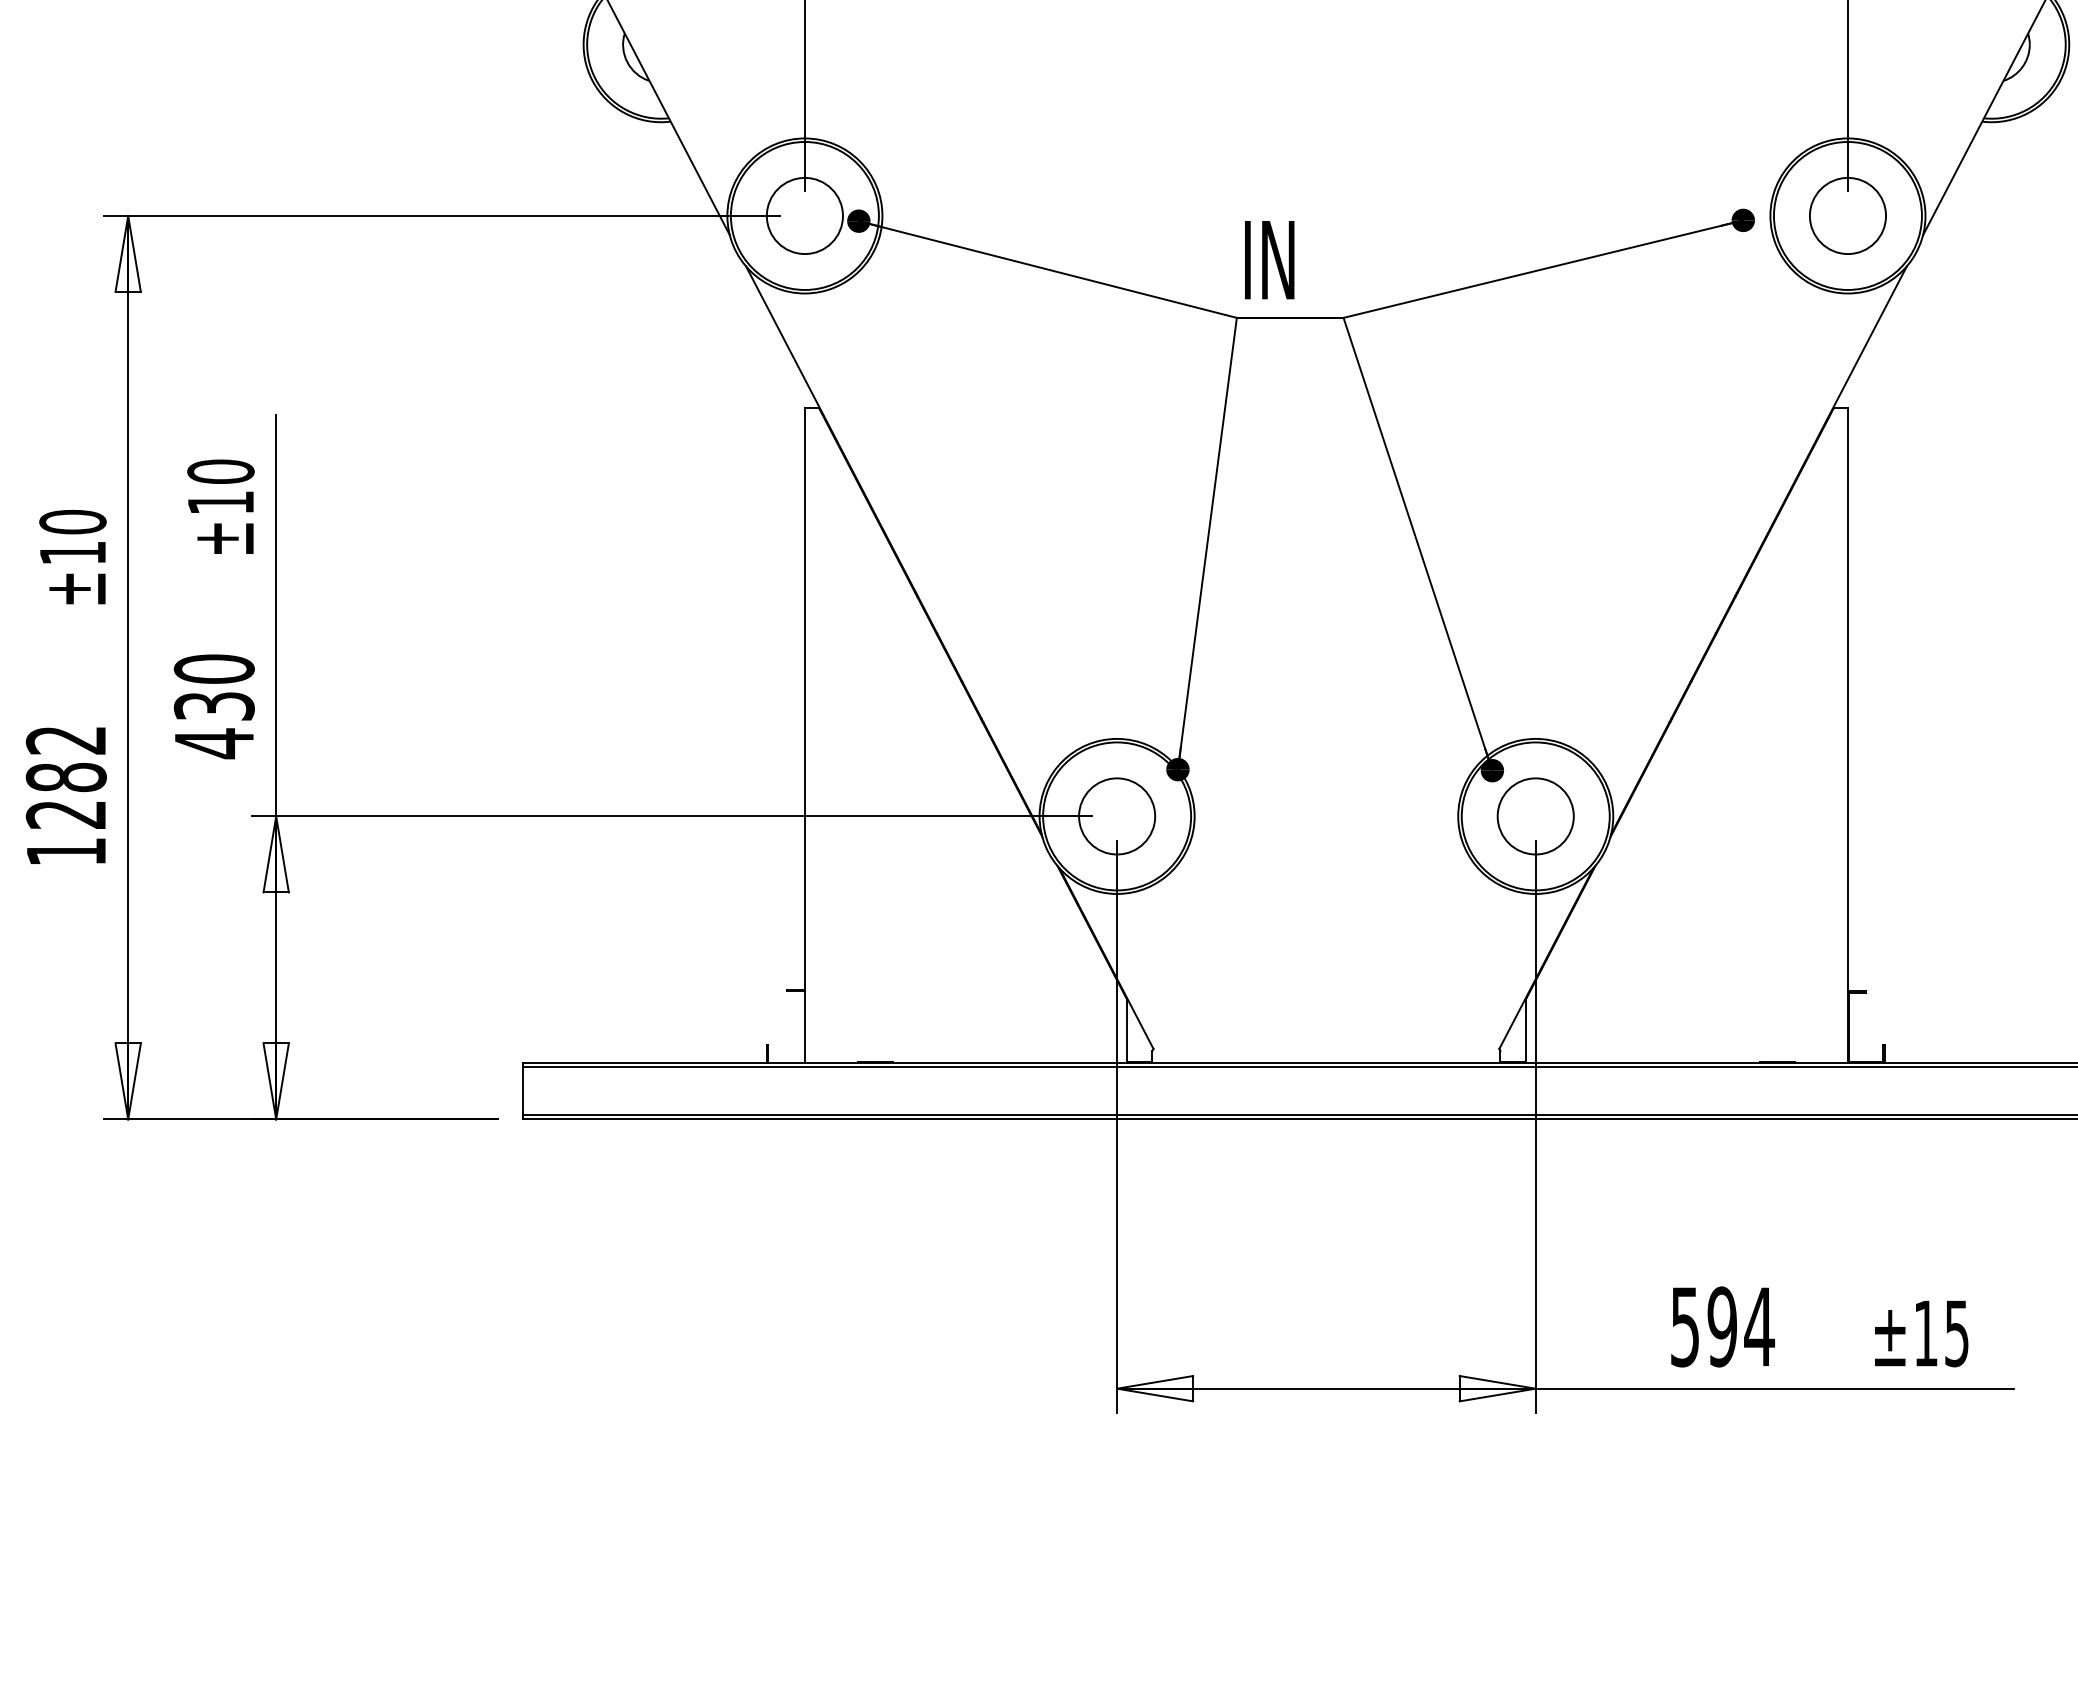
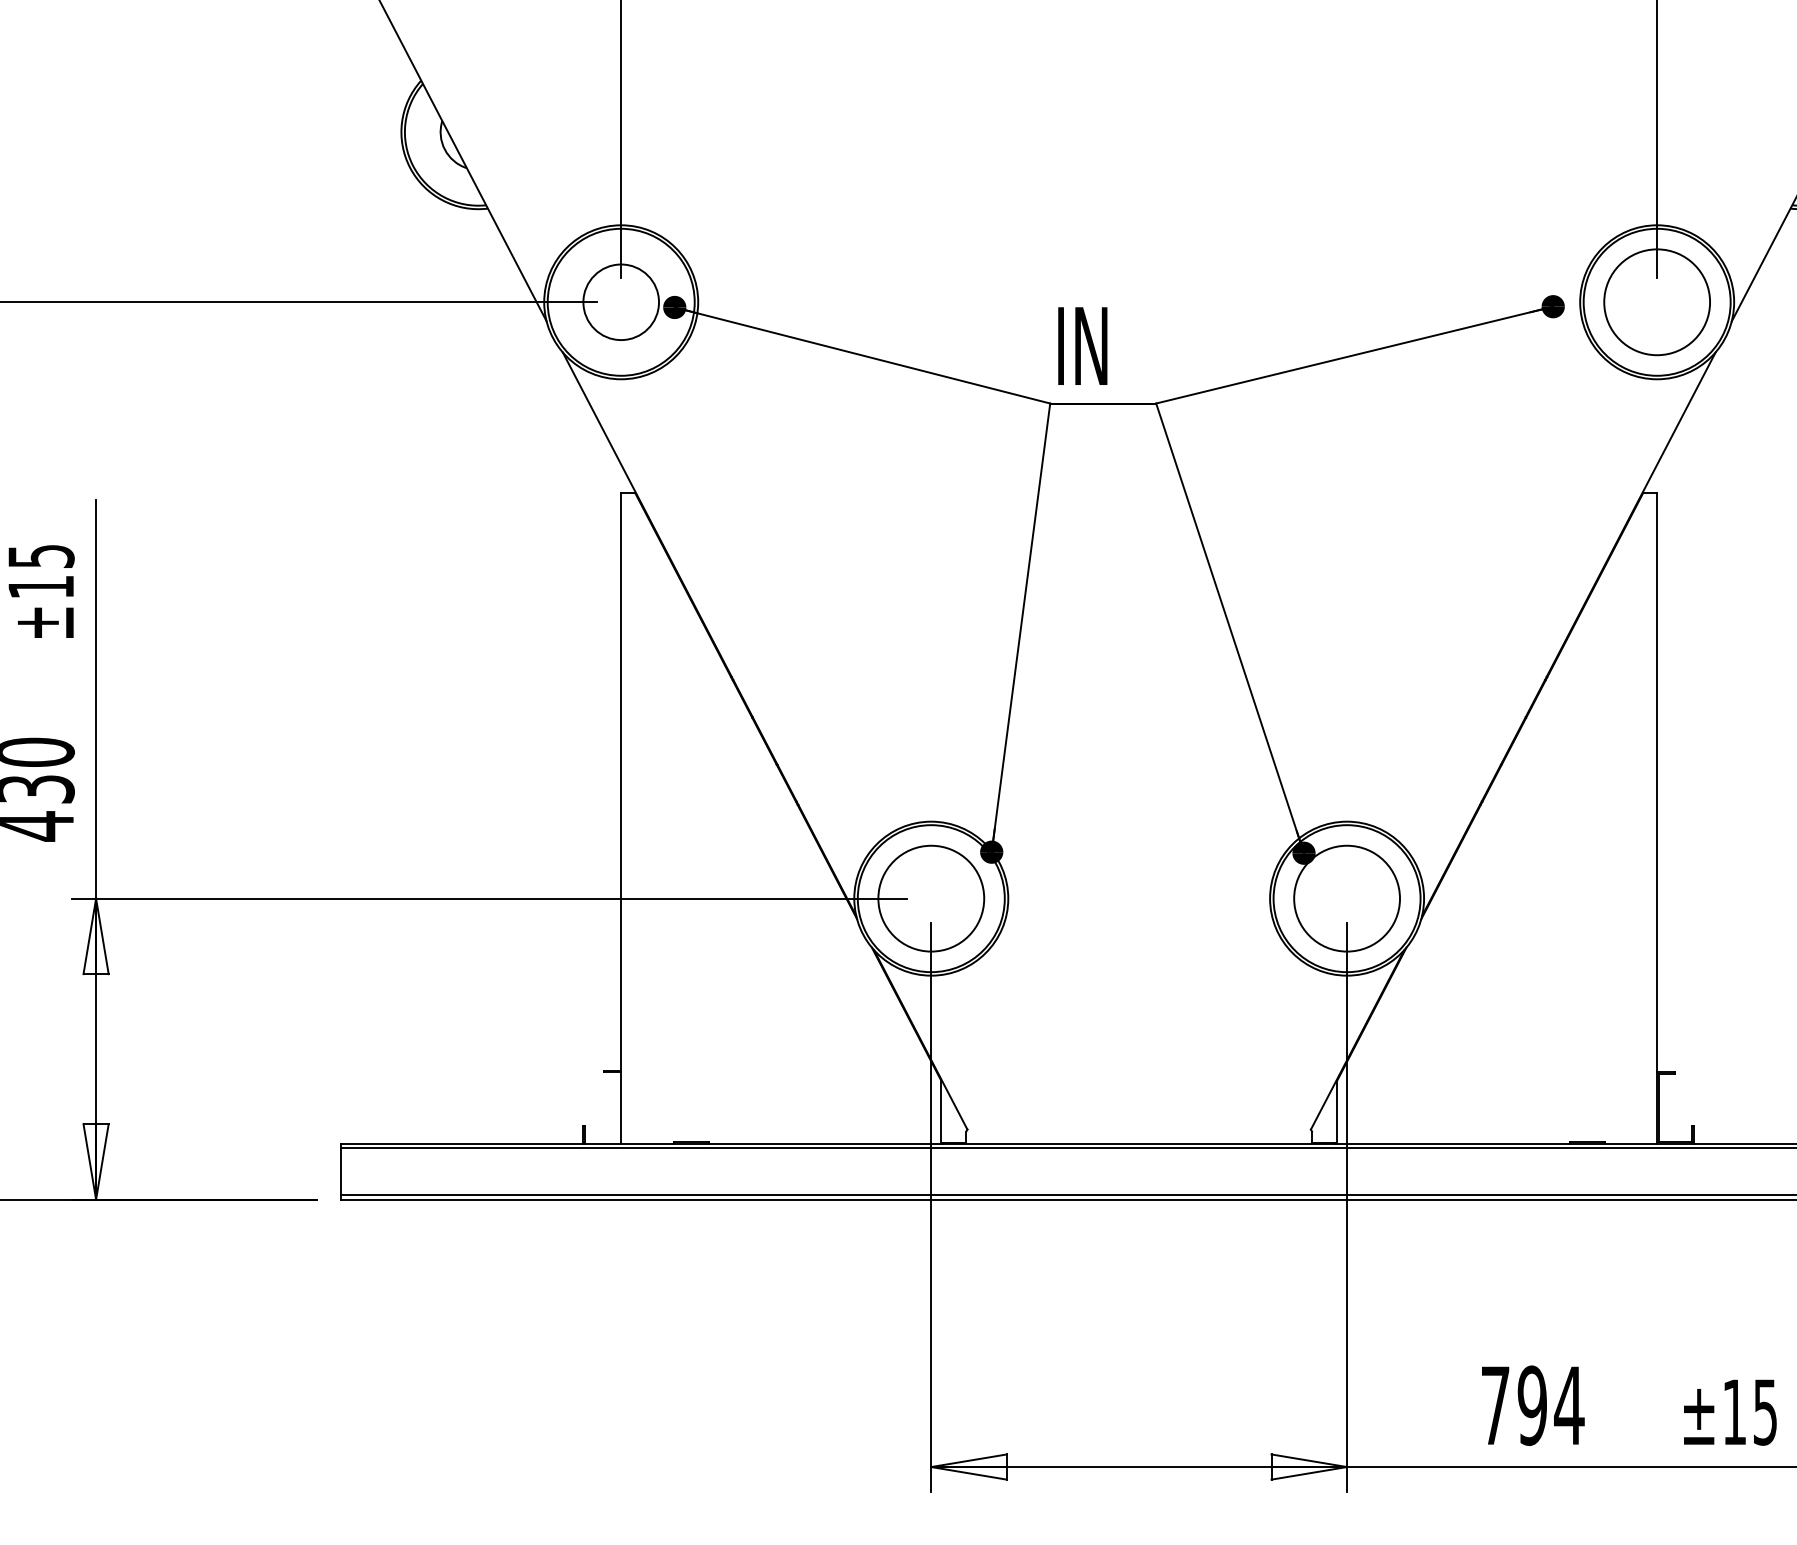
circle: (1847, 215) -> (1656, 301), size x1.4
text: (220, 471) -> (40, 556), ±10 -> ±15
circle: (1117, 816) -> (931, 898), size x1.4
circle: (1535, 816) -> (1346, 898), size x1.4
text: (1684, 1327) -> (1494, 1406), 594 -> 794

